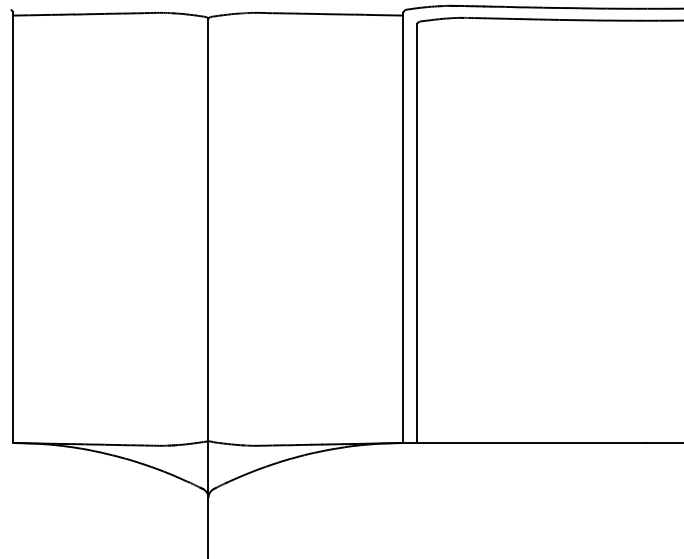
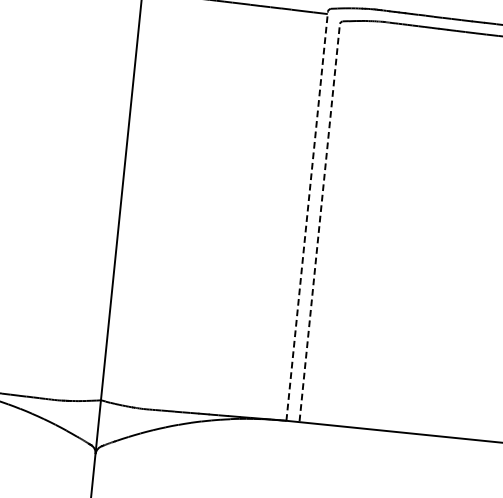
line: (403, 227) -> (307, 215), solid -> dashed
line: (417, 233) -> (320, 222), solid -> dashed

